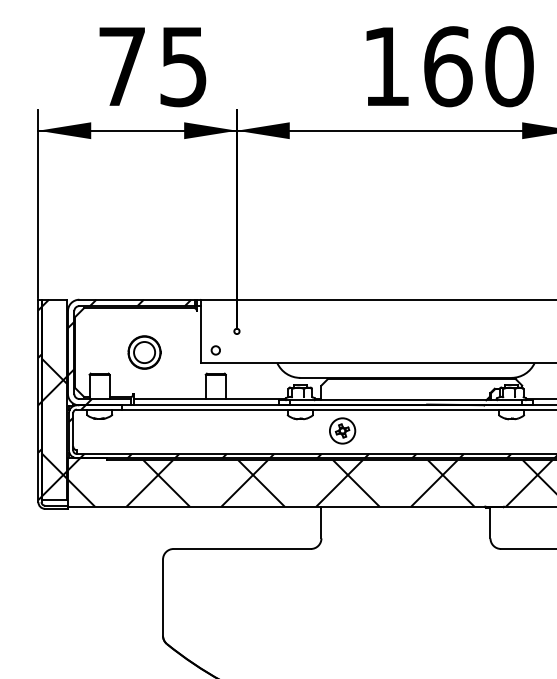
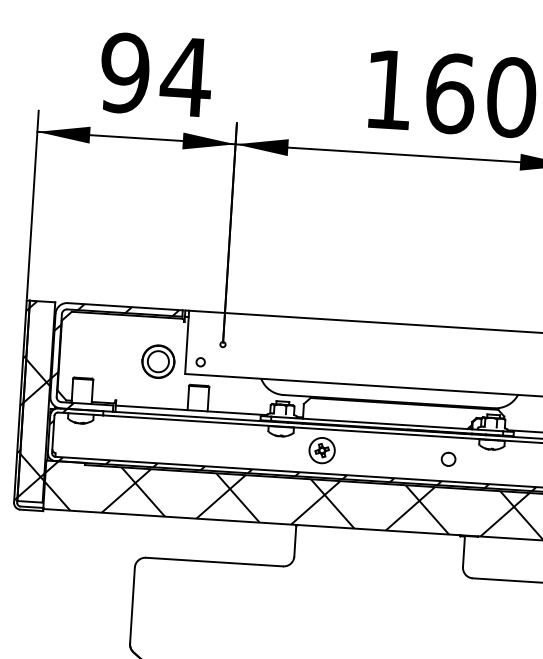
text: (153, 66) -> (156, 74), 75 -> 94
part: (144, 352) -> (158, 361), moved
part: (469, 431) -> (448, 459), added

